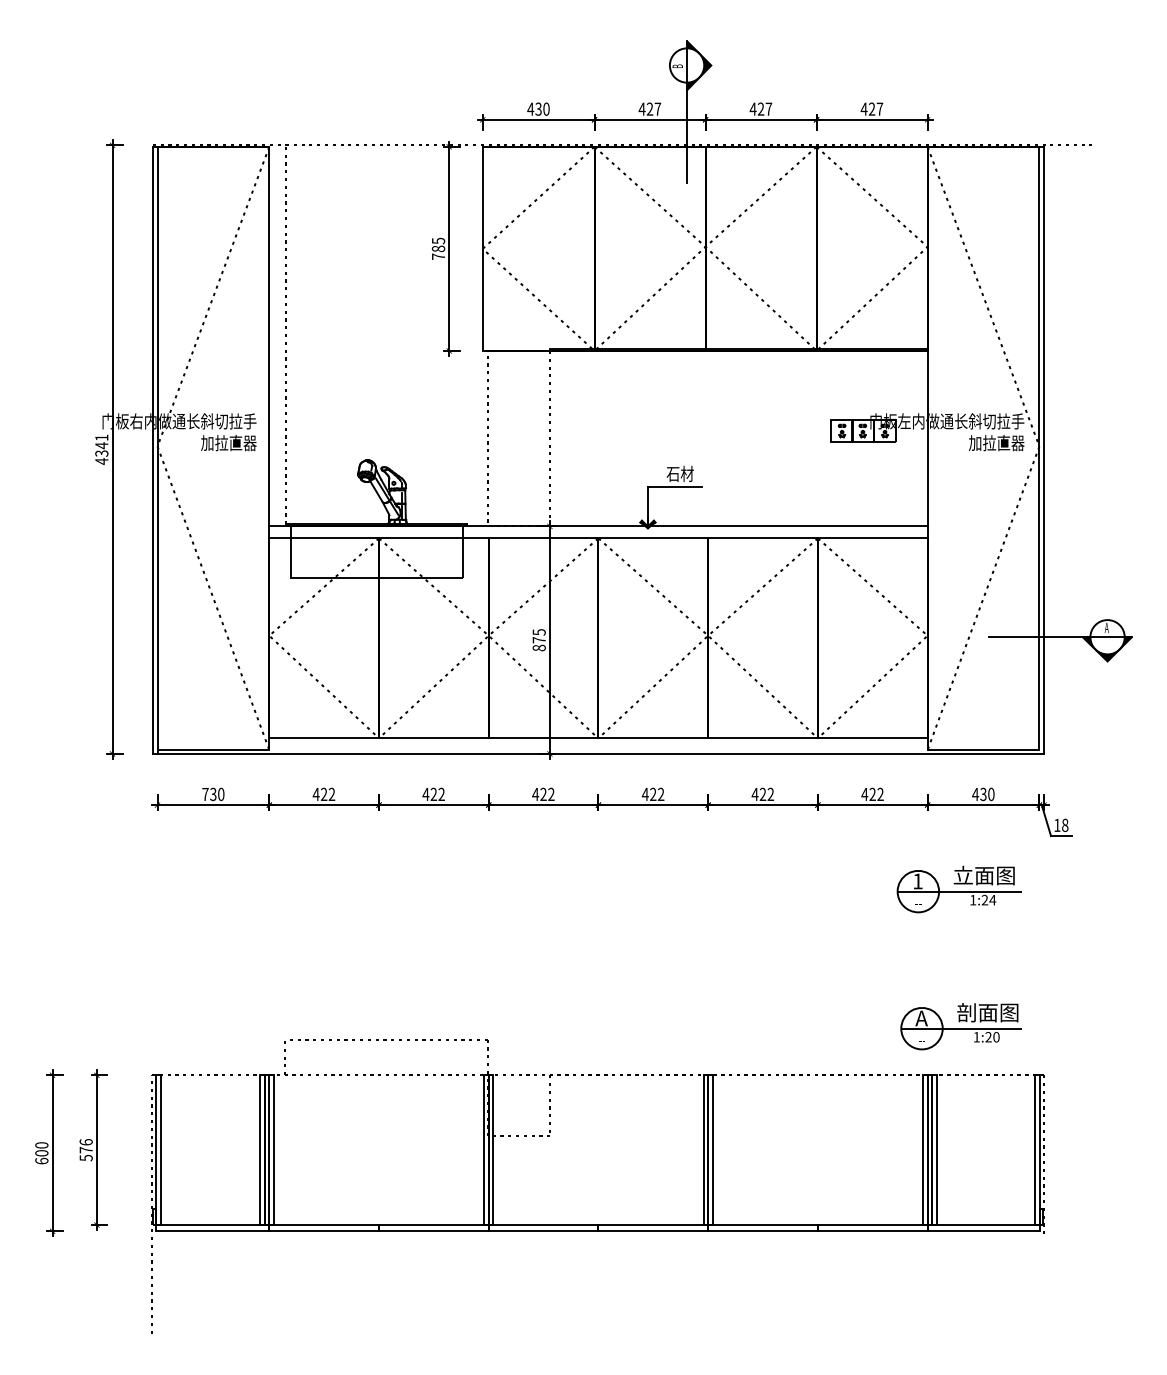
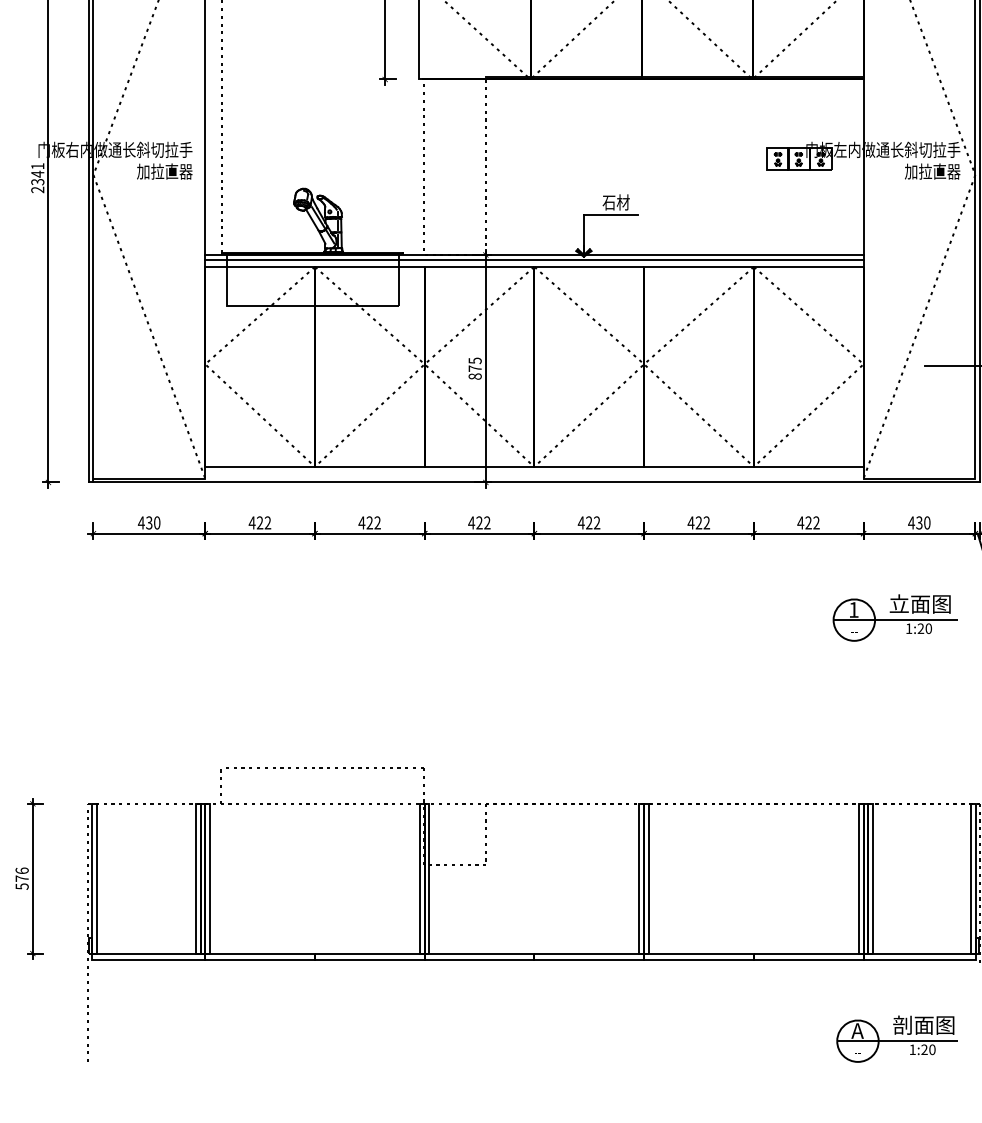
text: (101, 461) -> (37, 190), 4341 -> 2341
line: (598, 531) -> (534, 260), added
text: (205, 794) -> (141, 523), 730 -> 430
text: (992, 899) -> (928, 628), 1:24 -> 1:20
part: (960, 1026) -> (896, 1039), moved

